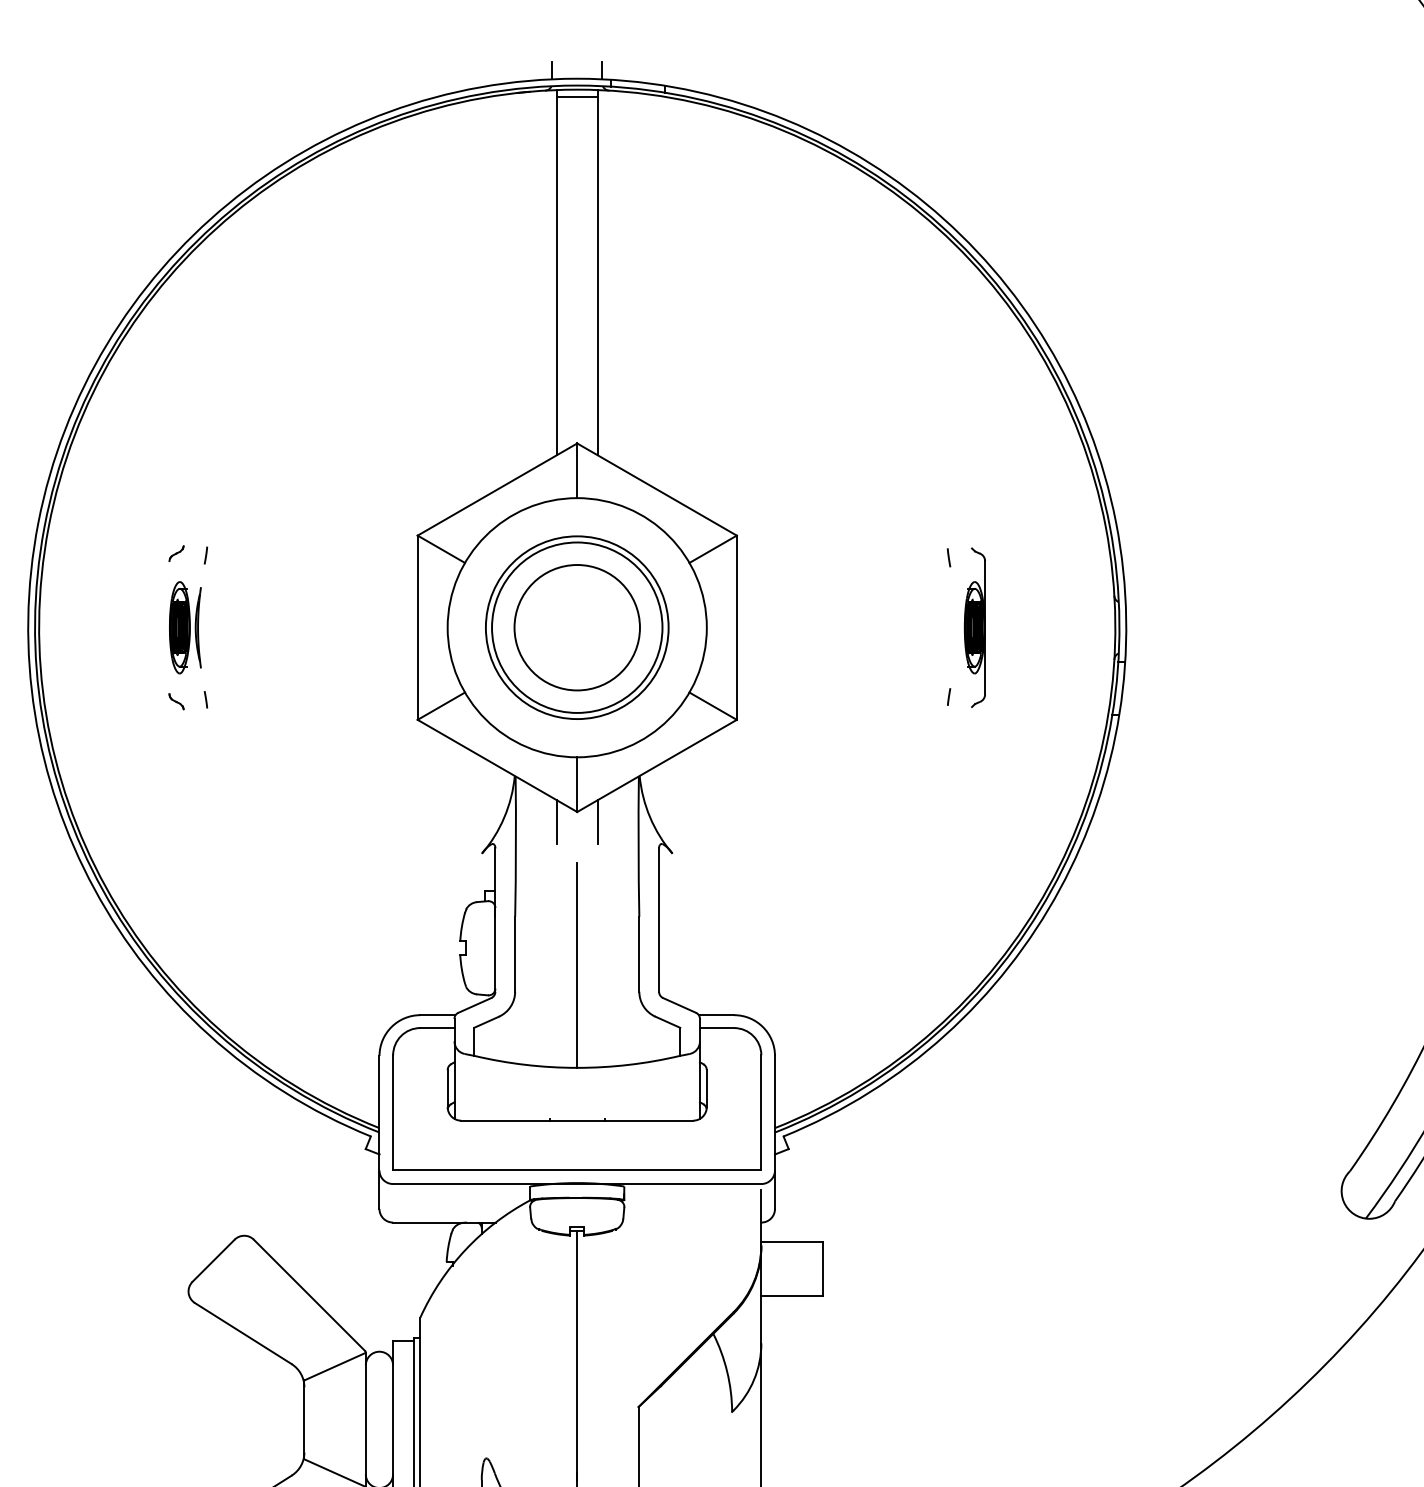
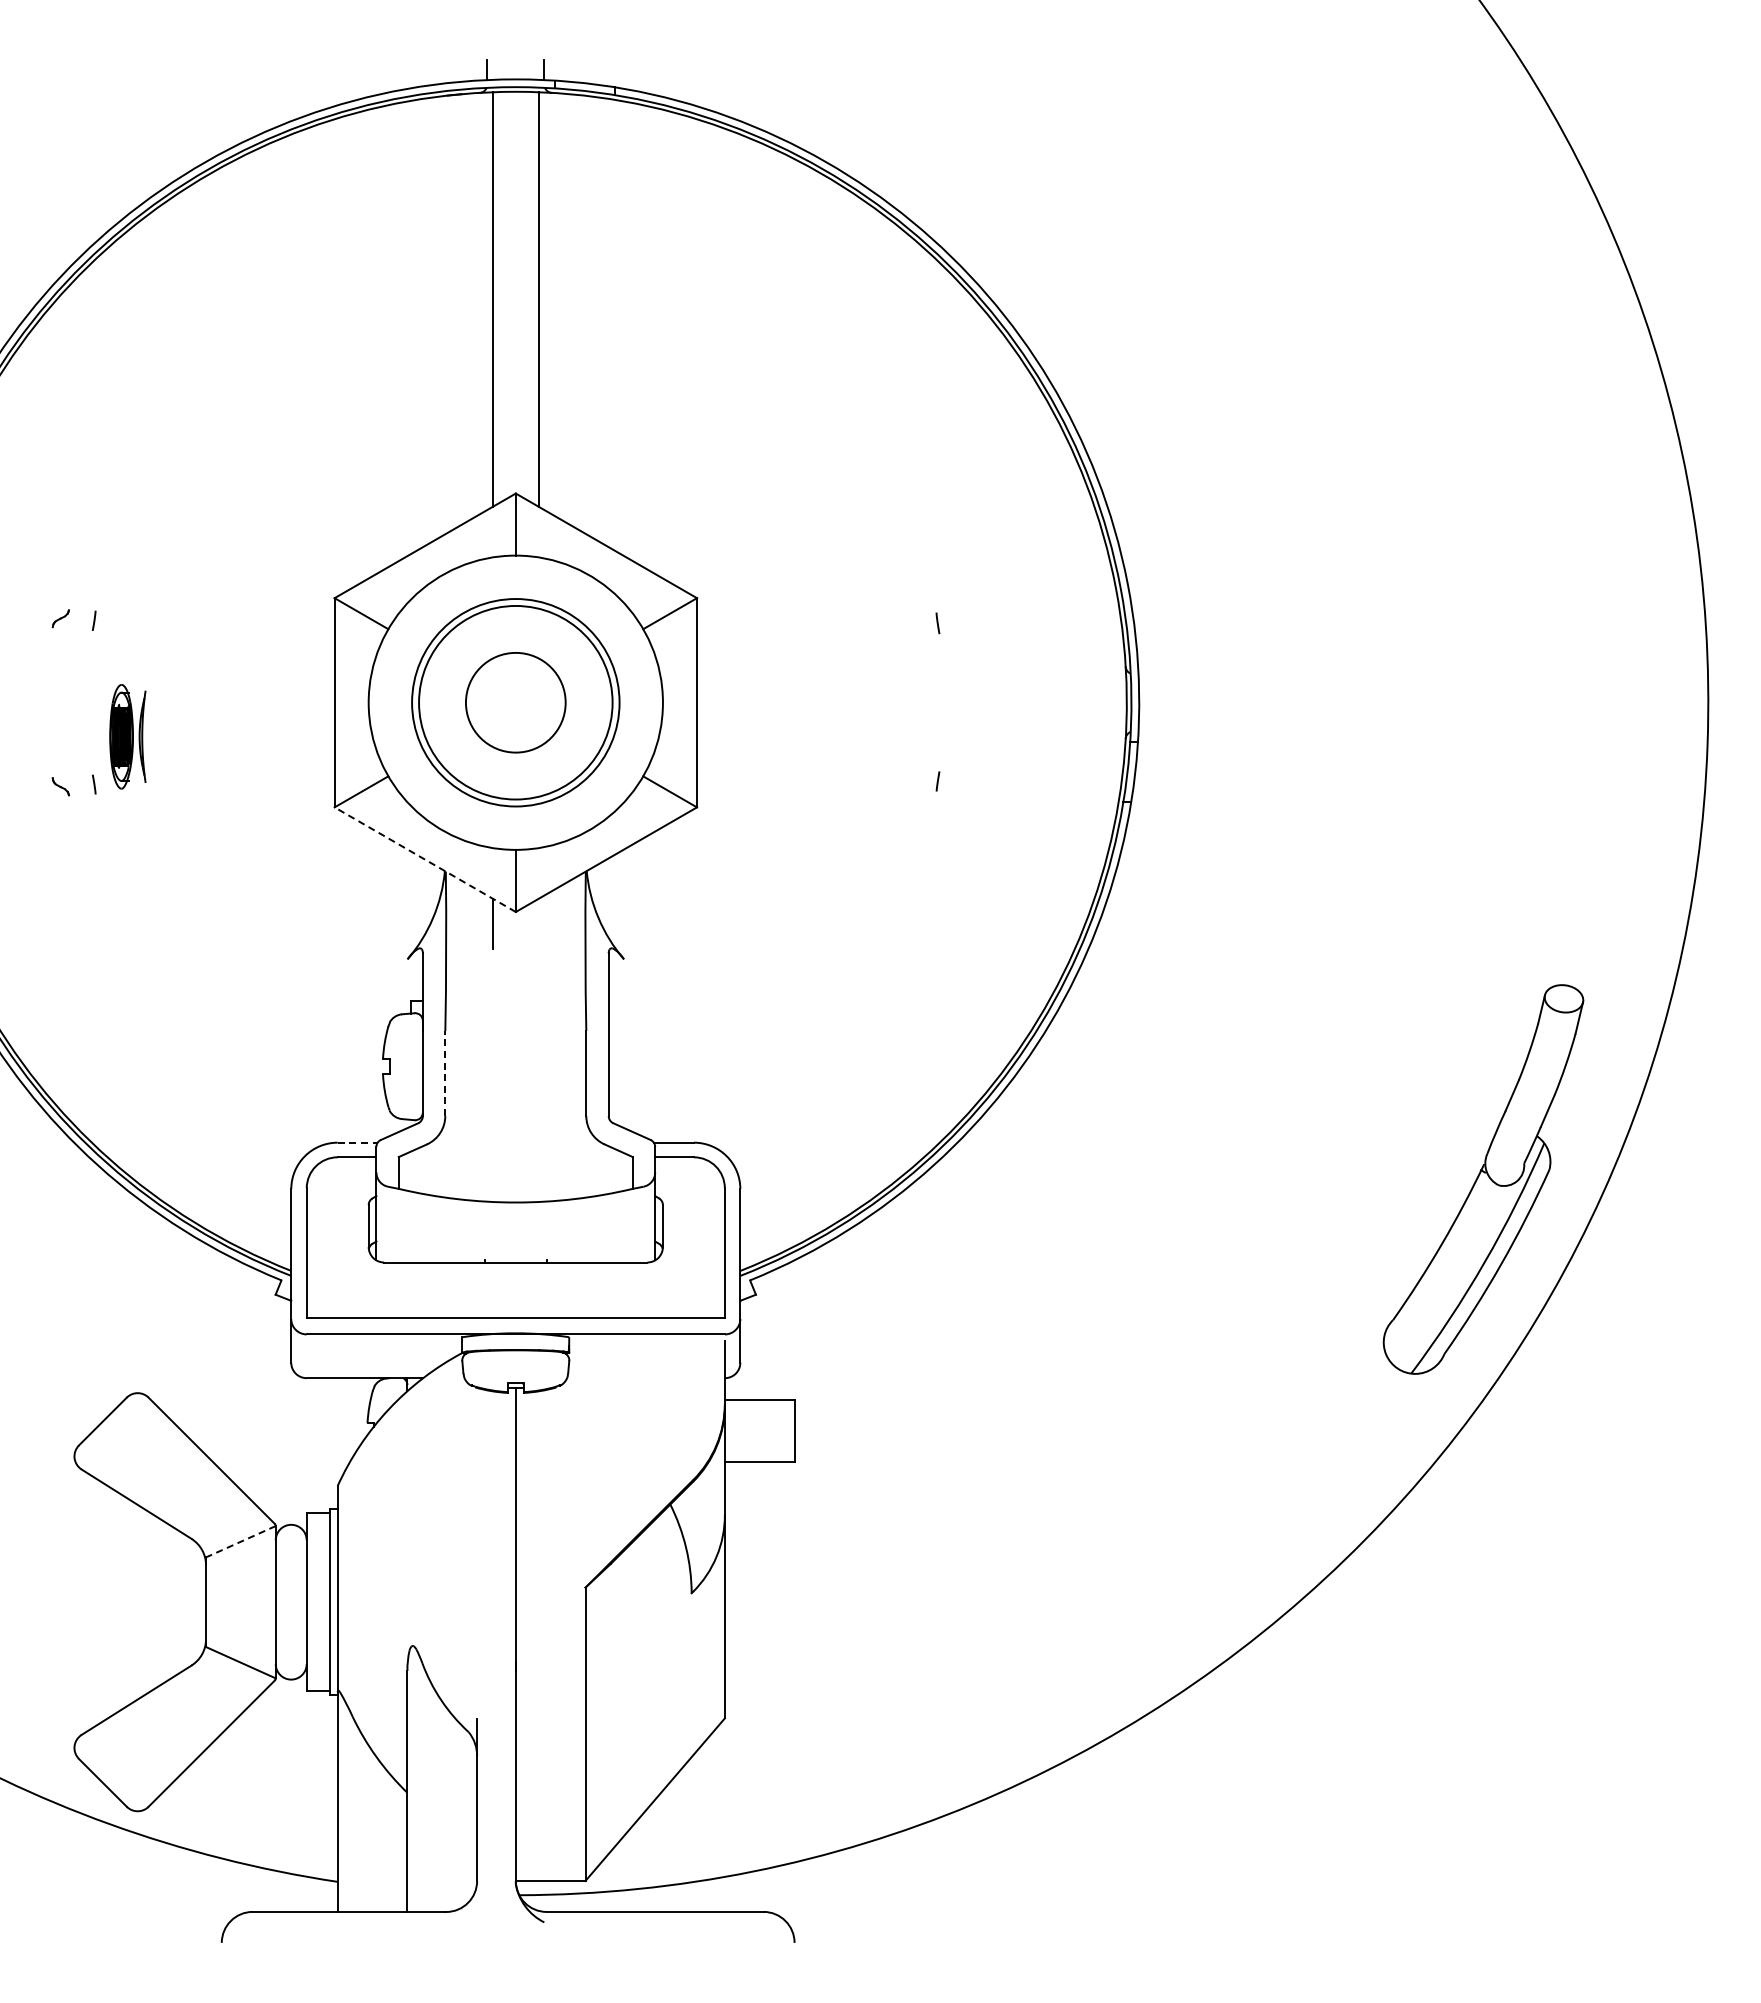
line: (576, 96) -> (515, 99), removed
part: (185, 627) -> (127, 736), moved
circle: (576, 627) -> (515, 702), size x0.7
part: (975, 627) -> (967, 702), removed
line: (497, 765) -> (425, 859), solid -> dashed
line: (598, 822) -> (539, 923), removed
line: (515, 954) -> (445, 1073), solid -> dashed
line: (576, 964) -> (515, 1085), removed
line: (437, 1015) -> (357, 1142), solid -> dashed
line: (334, 1366) -> (240, 1541), solid -> dashed

